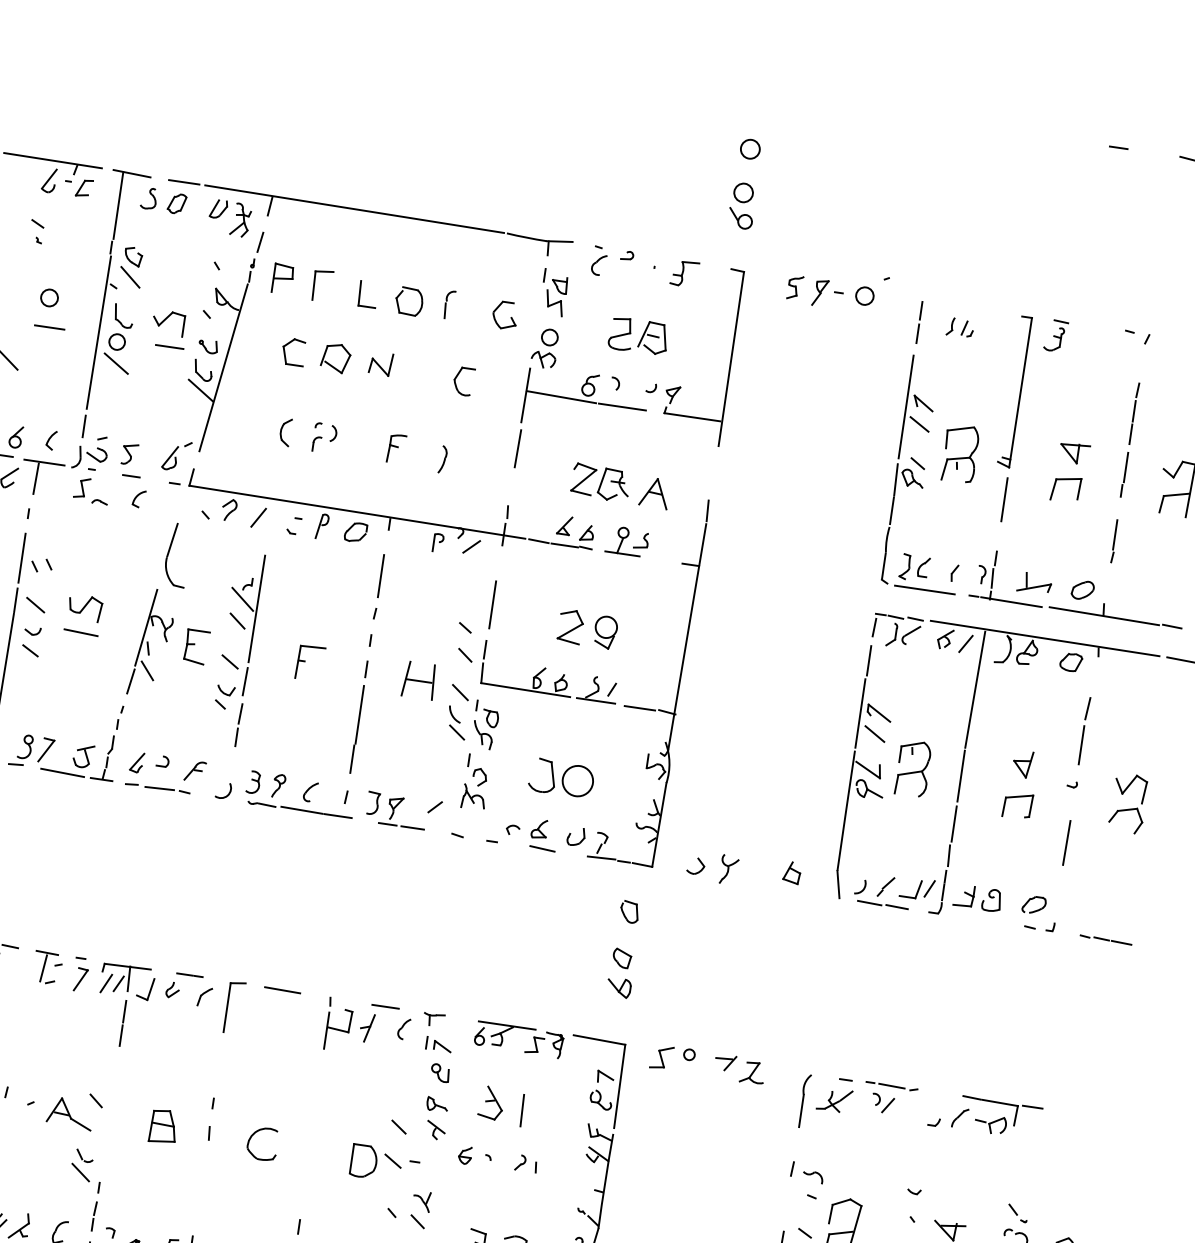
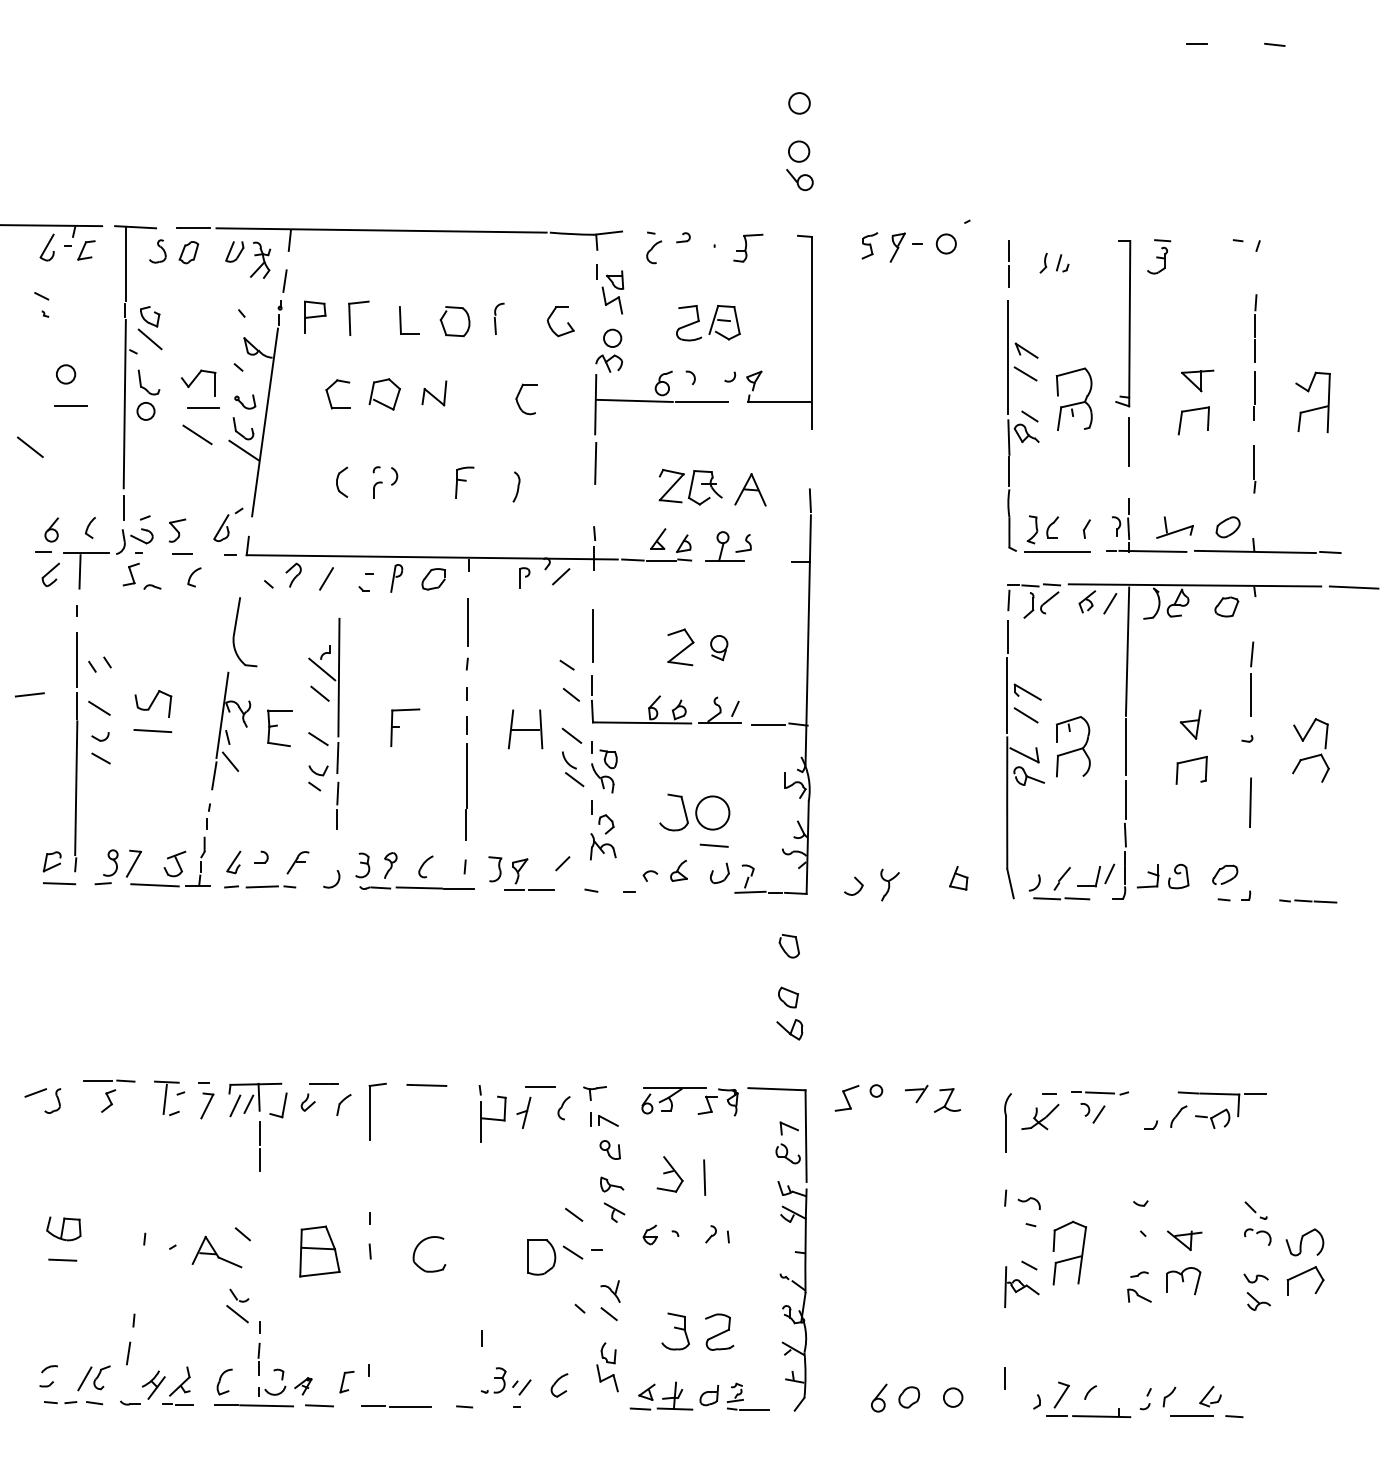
line: (116, 363) -> (197, 434), moved
part: (604, 631) -> (718, 647), size x0.7
line: (541, 848) -> (713, 845), moved
part: (164, 1126) -> (320, 1251), size x1.4

